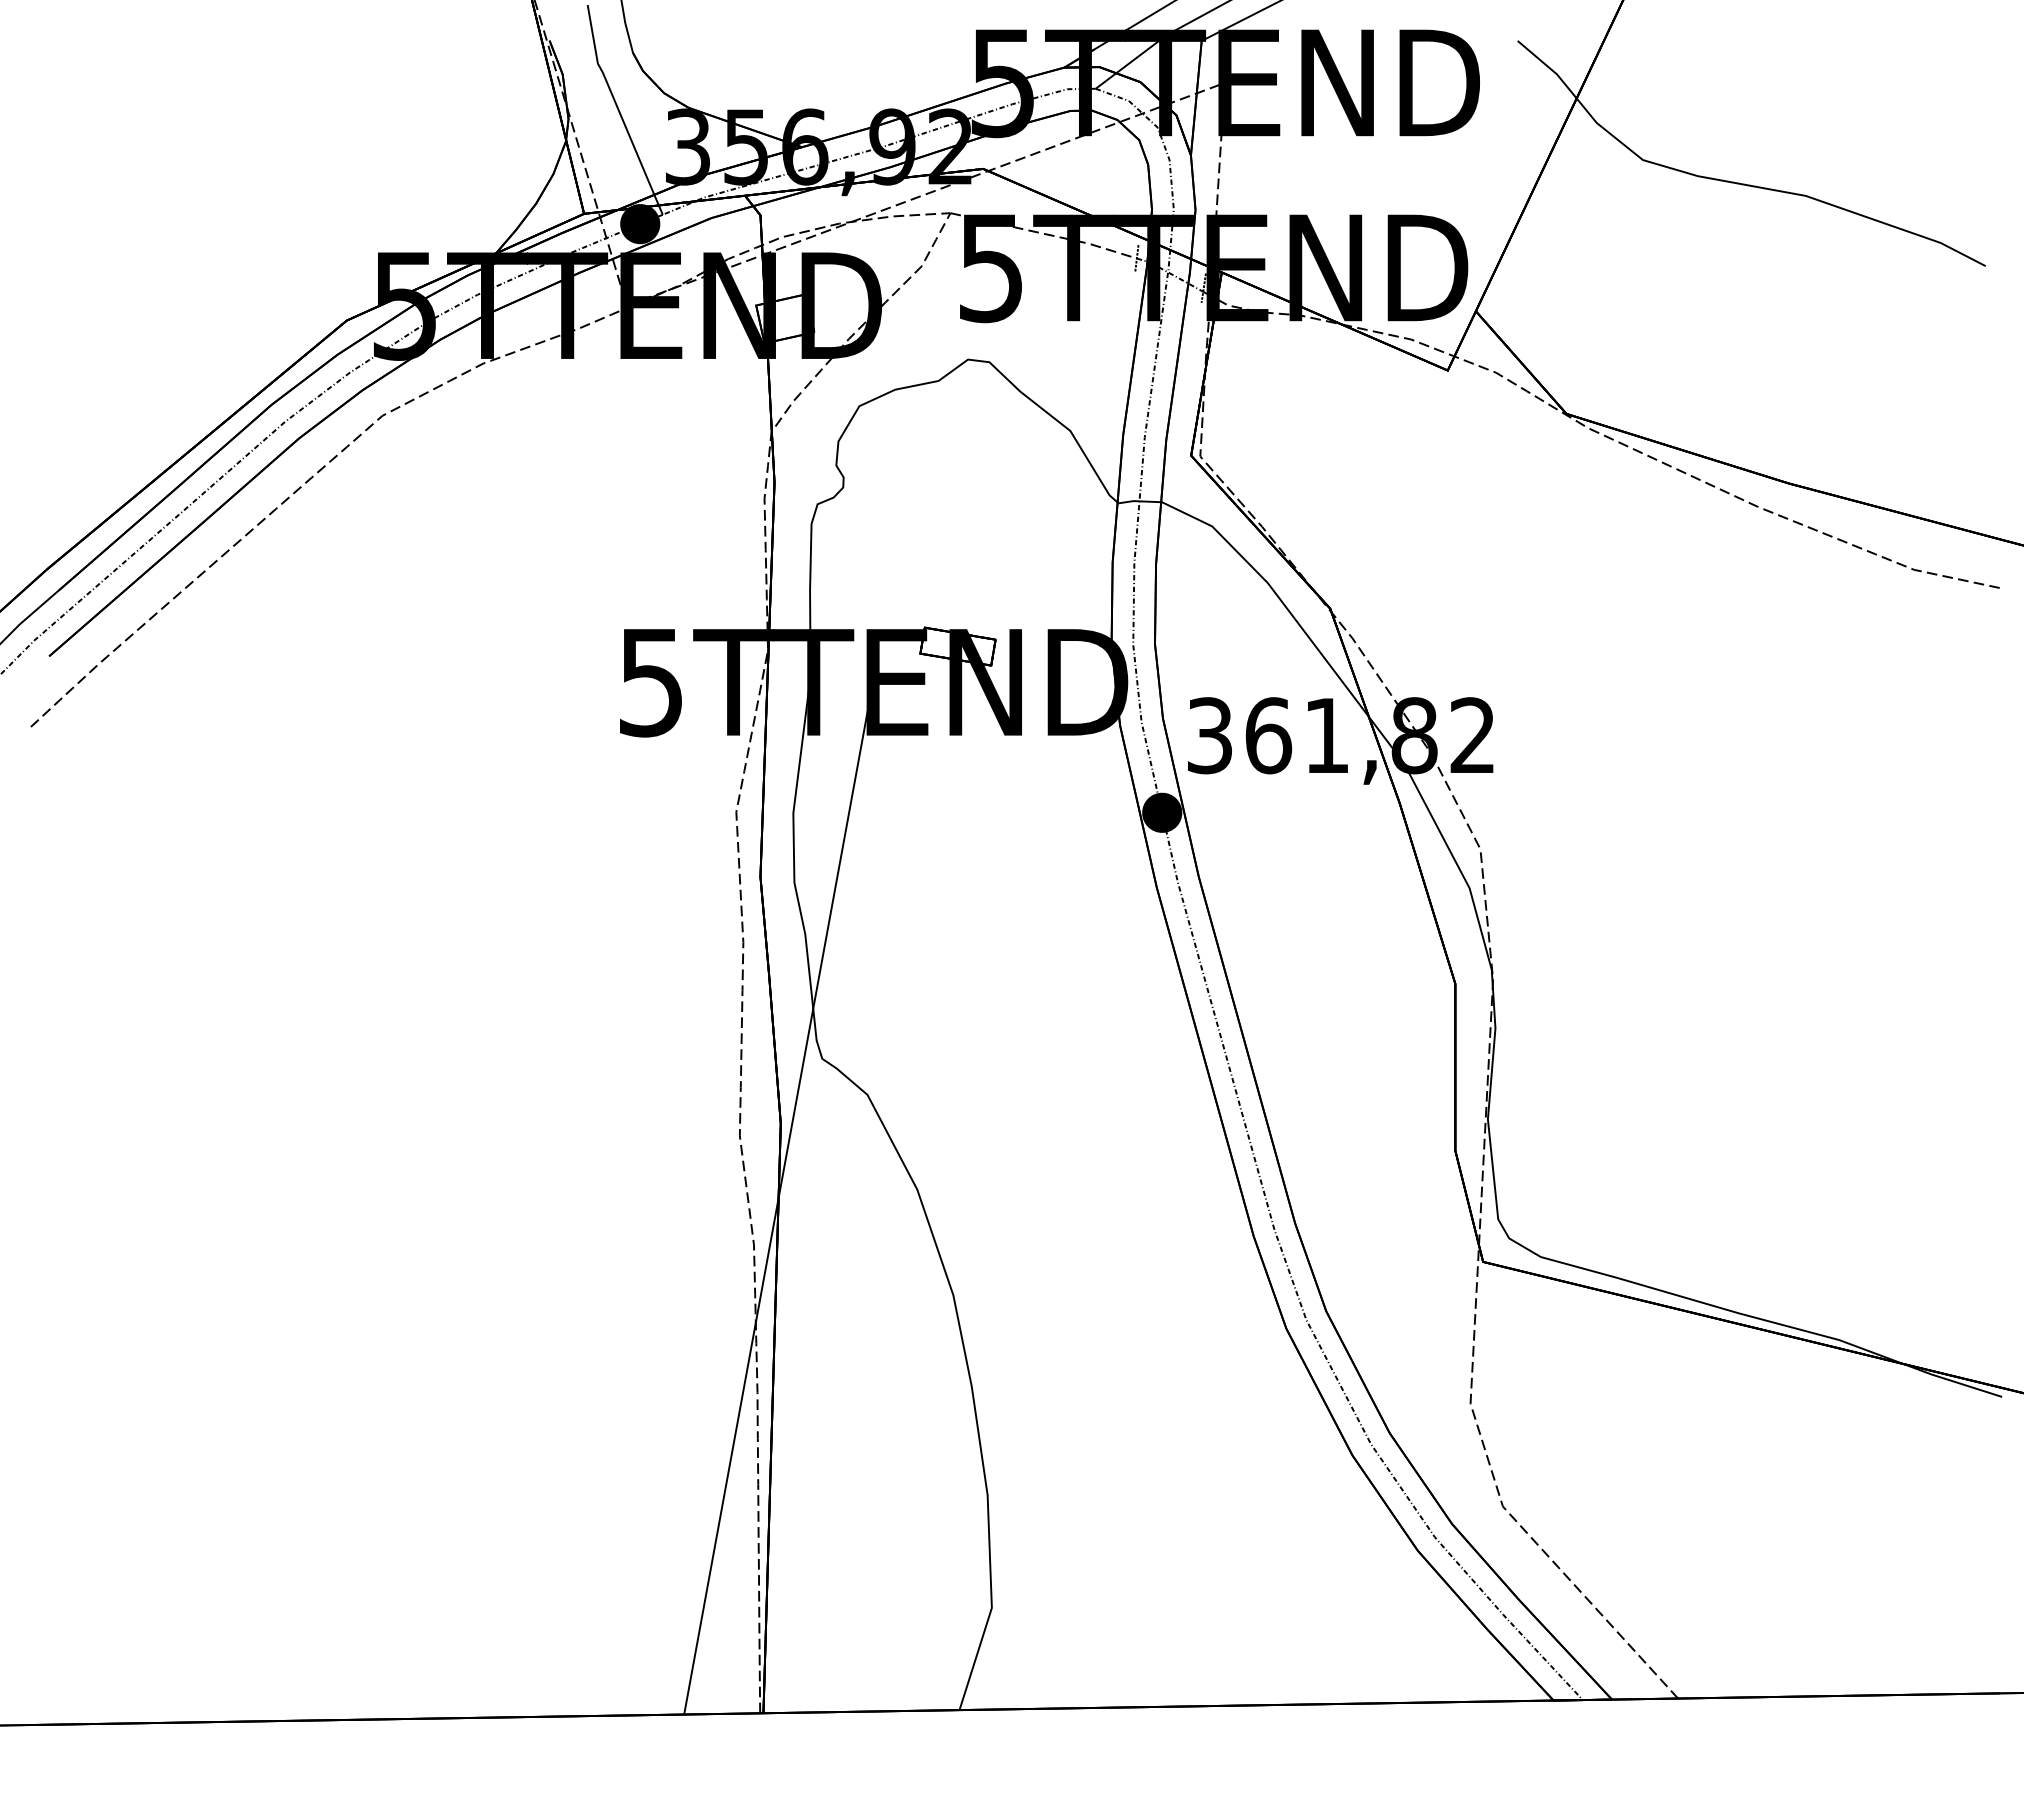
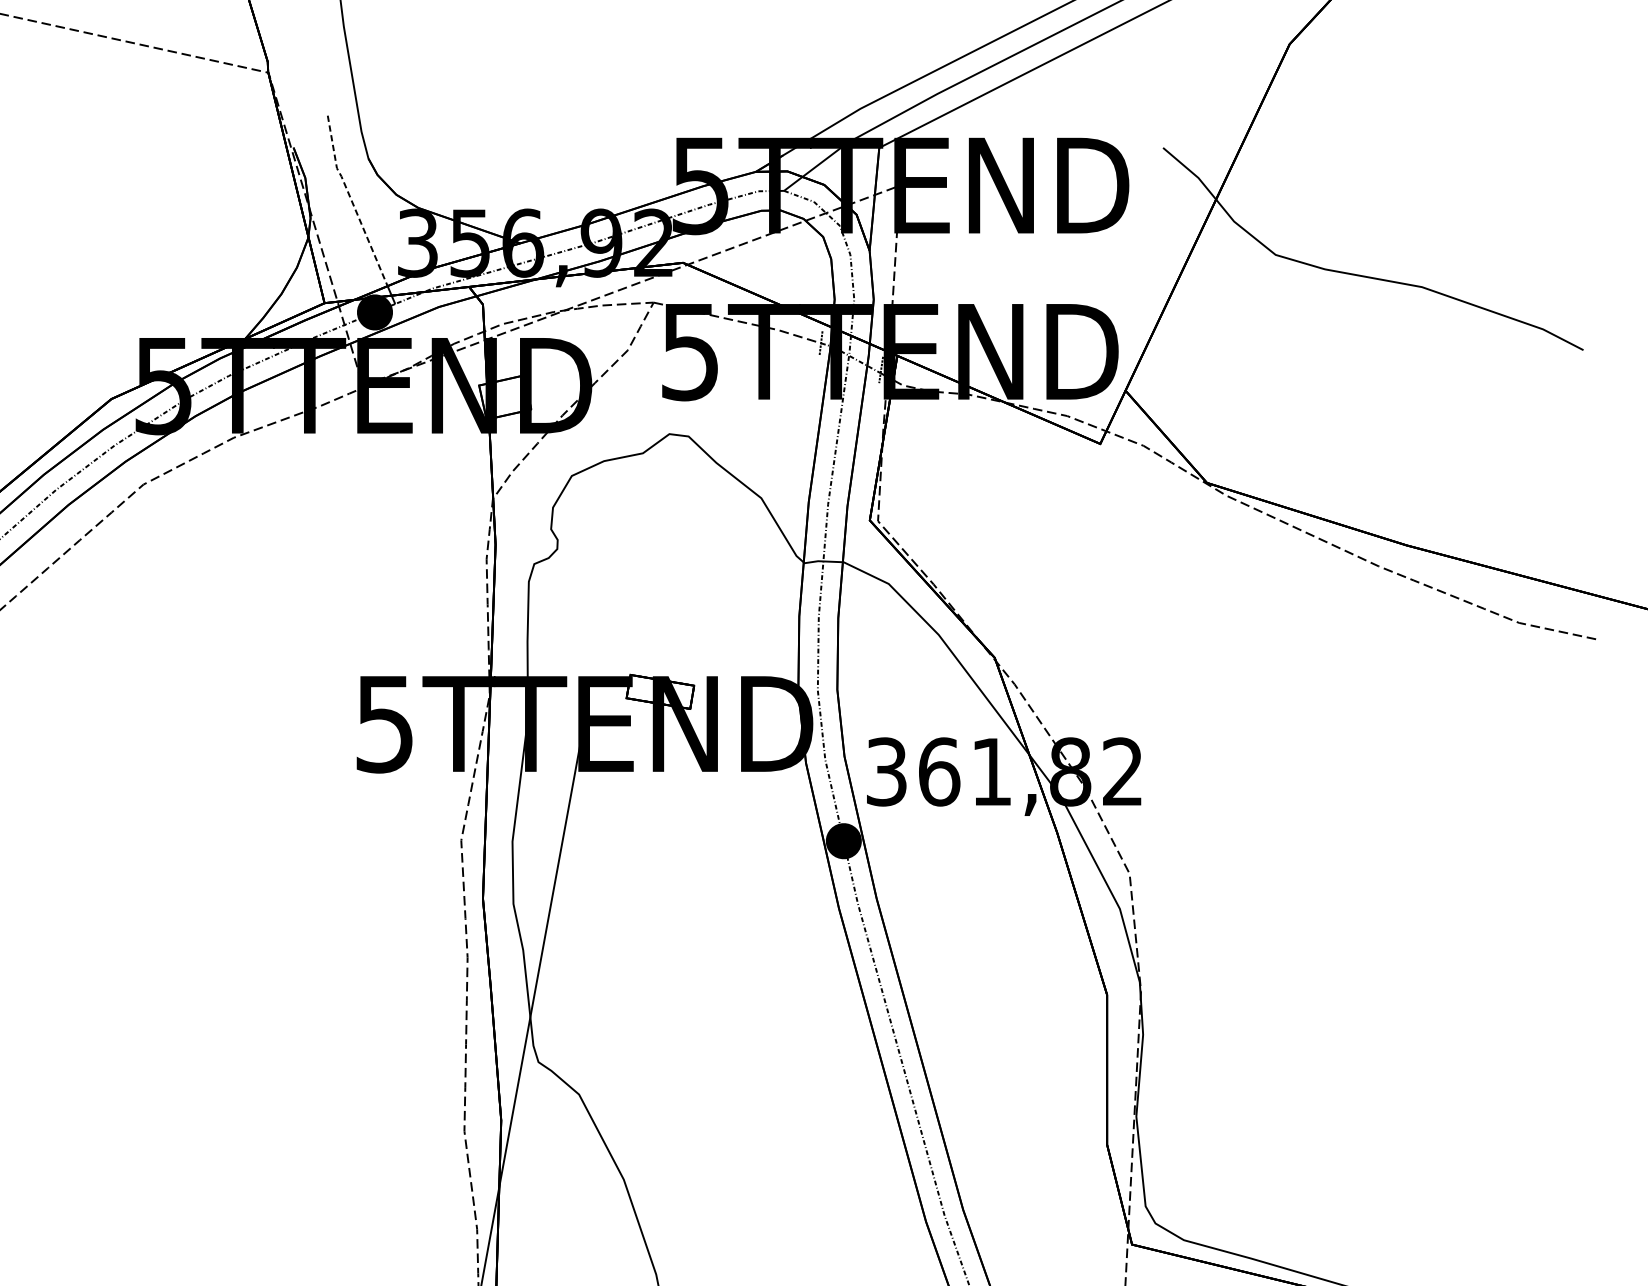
line: (614, 100) -> (351, 201), solid -> dashed

